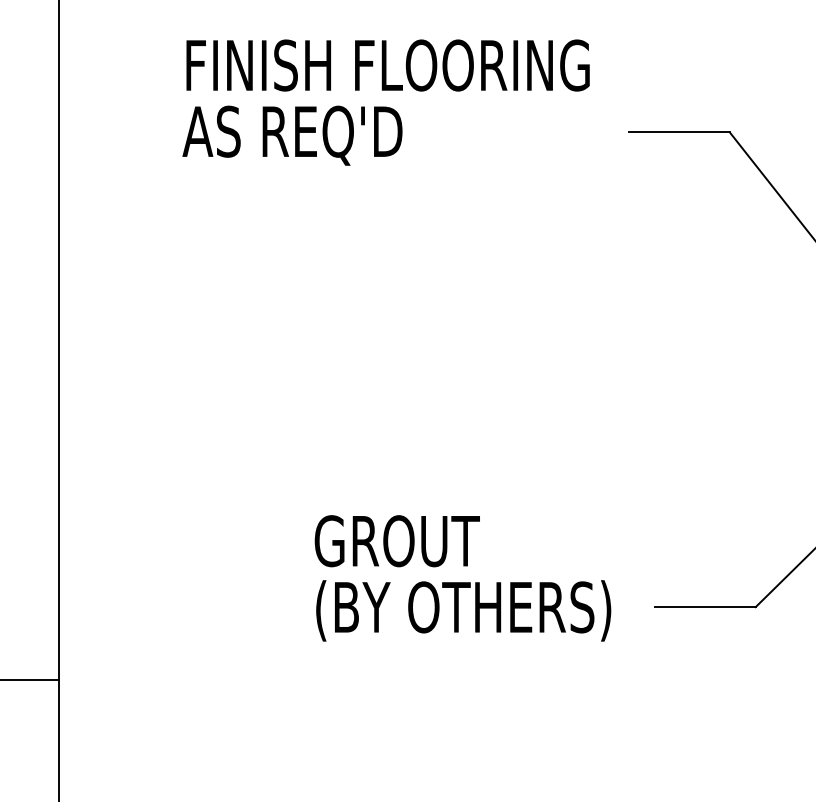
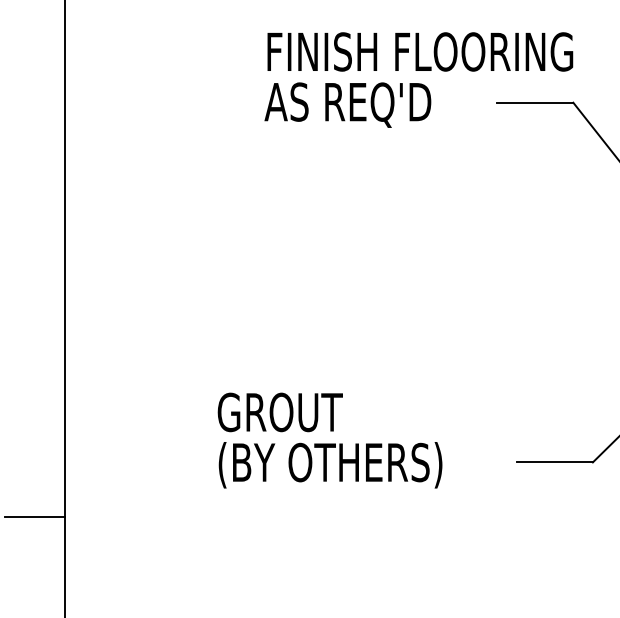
text: (385, 101) -> (418, 79), moved
text: (462, 578) -> (329, 440), moved

